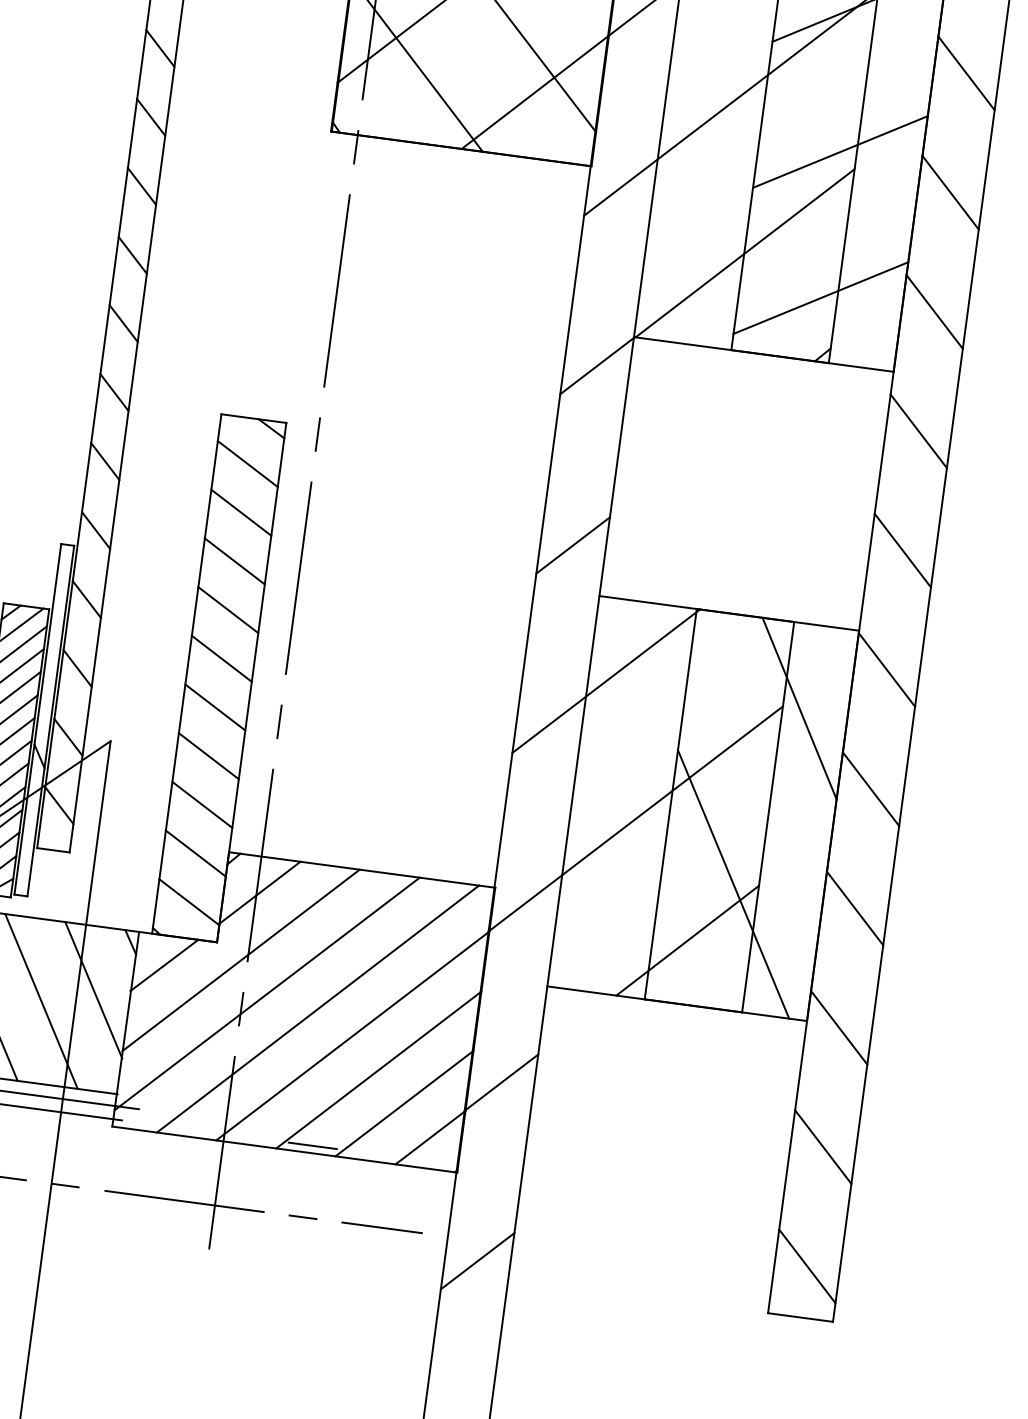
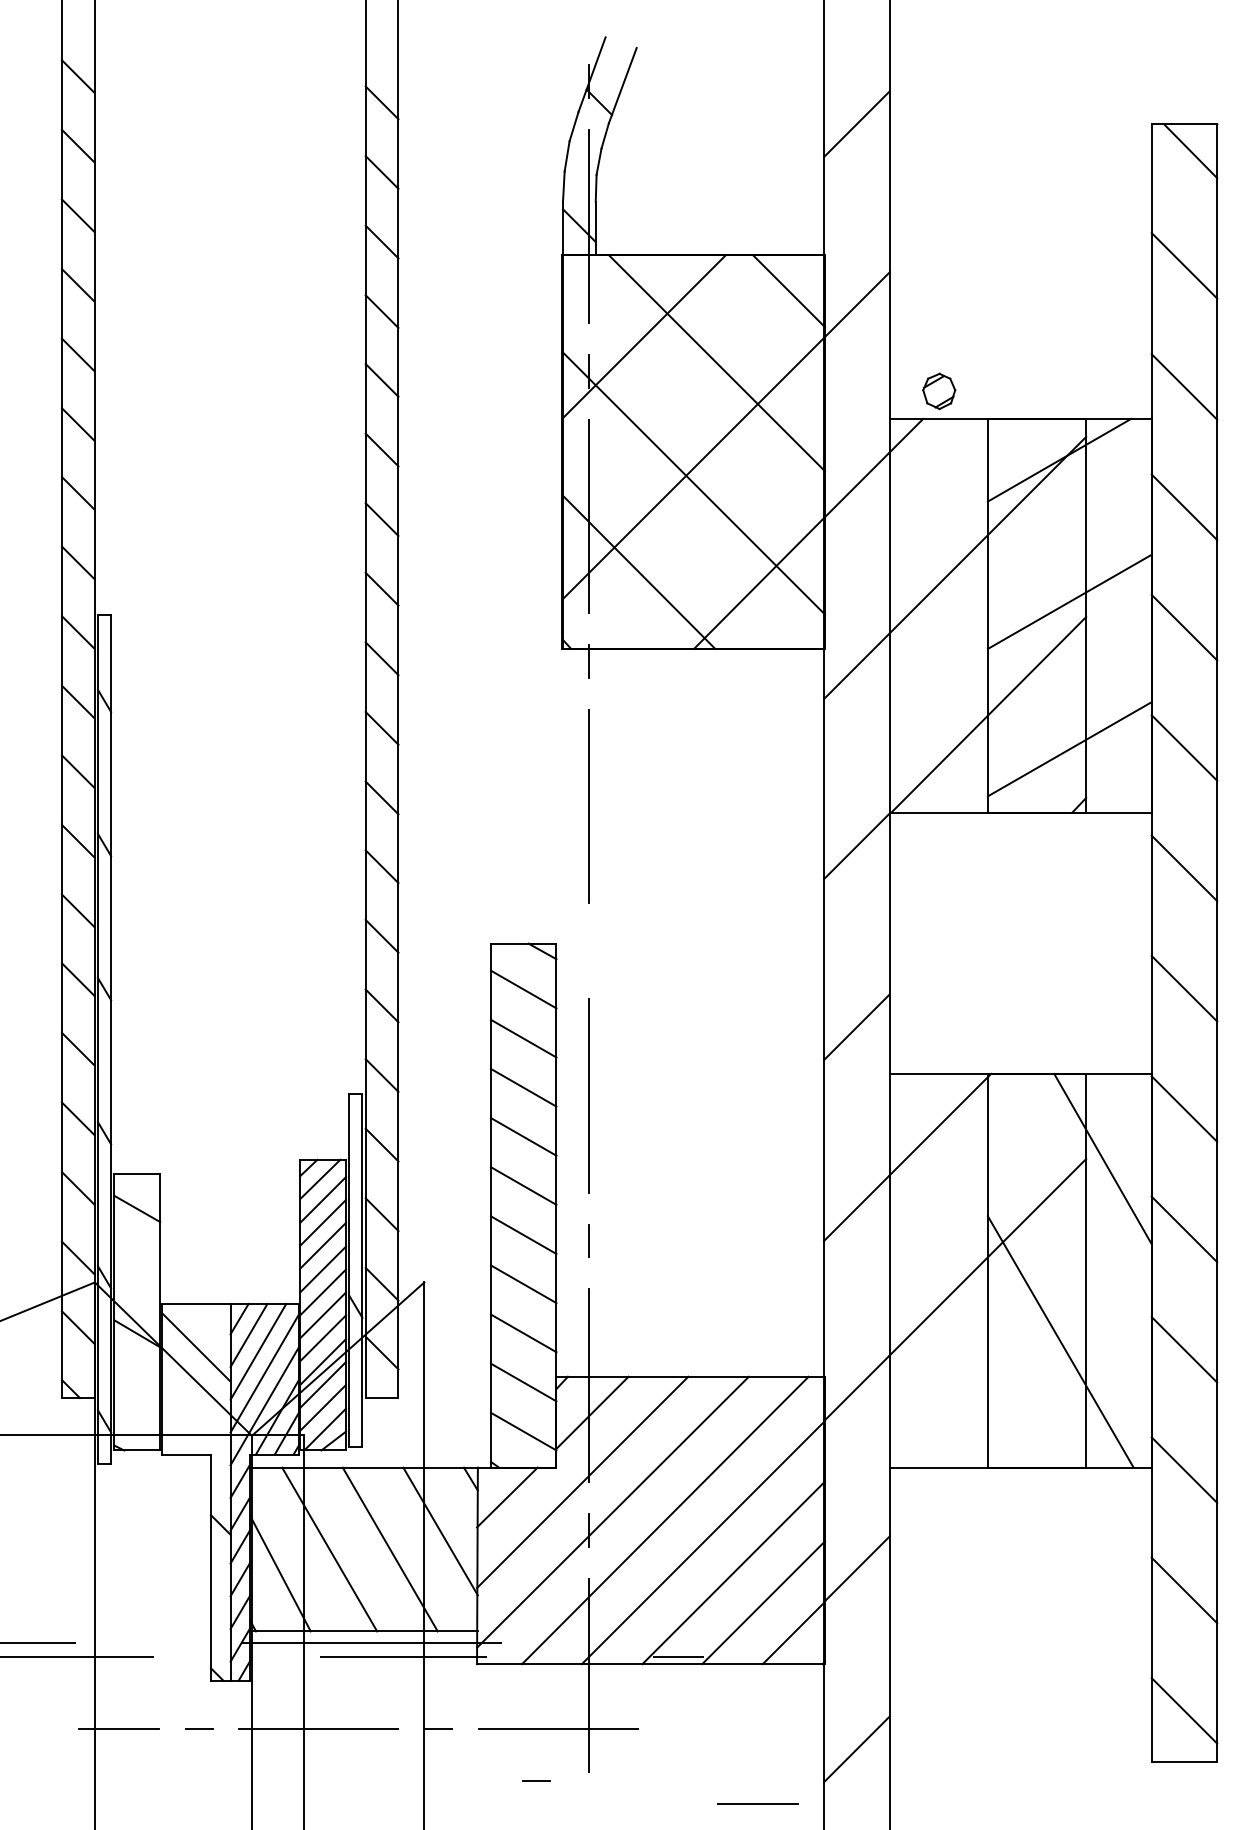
line: (317, 433) -> (588, 950), removed
line: (687, 940) -> (1022, 1403), removed
line: (303, 1217) -> (536, 1780), moved
line: (381, 1227) -> (757, 1803), moved

